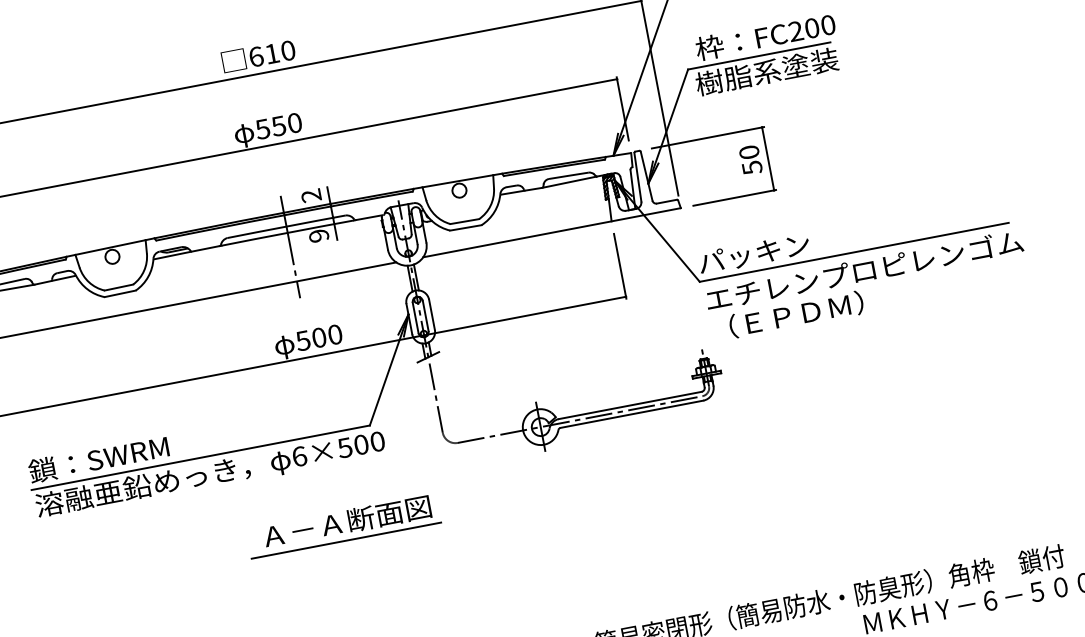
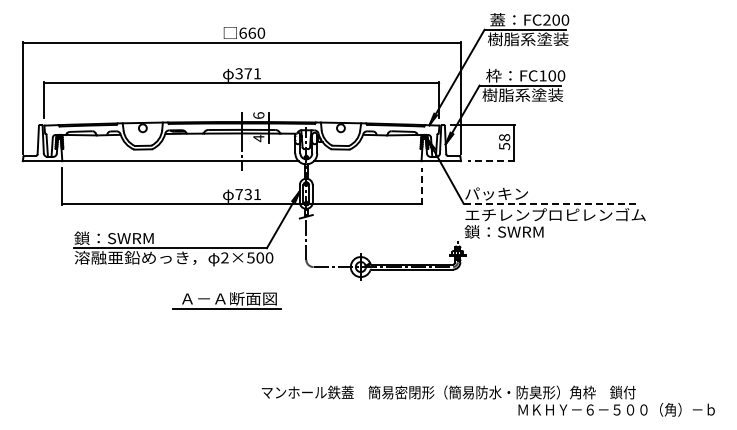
text: (794, 30) -> (542, 75), FC200 -> FC100
text: (272, 52) -> (252, 32), 610 -> 660
text: (279, 125) -> (248, 73), 550 -> 371
text: (749, 152) -> (504, 137), 50 -> 58
text: (310, 195) -> (258, 115), 2 -> 6
line: (734, 198) -> (491, 161), solid -> dashed
text: (318, 236) -> (258, 138), 9 -> 4
line: (855, 251) -> (552, 203), solid -> dashed
line: (620, 265) -> (421, 186), solid -> dashed
text: (785, 315) -> (507, 231), （ＥＰＤＭ） -> 鎖：SWRM
text: (319, 337) -> (248, 194), 500 -> 731
text: (298, 455) -> (224, 257), 6×500 -> 2×500
part: (342, 525) -> (226, 300), moved

